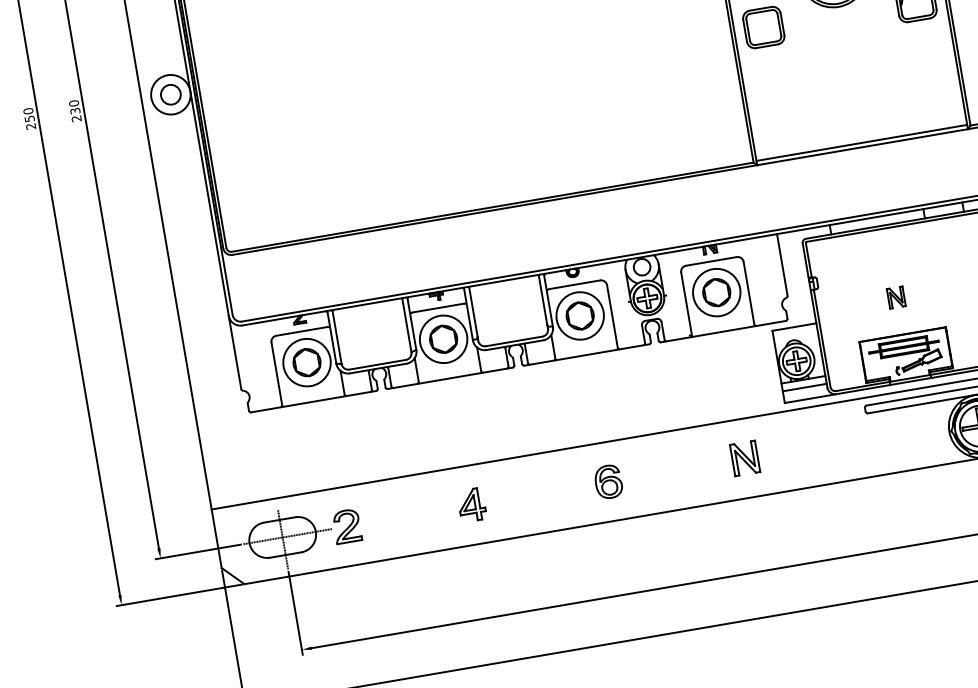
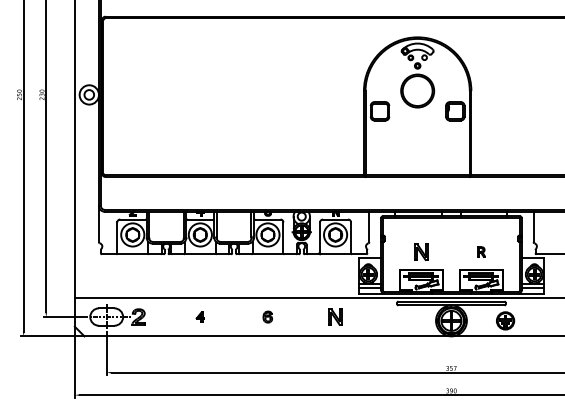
part: (896, 296) -> (421, 251), size x1.6
part: (607, 480) -> (267, 316), size x0.7
part: (472, 503) -> (200, 316), size x0.6

